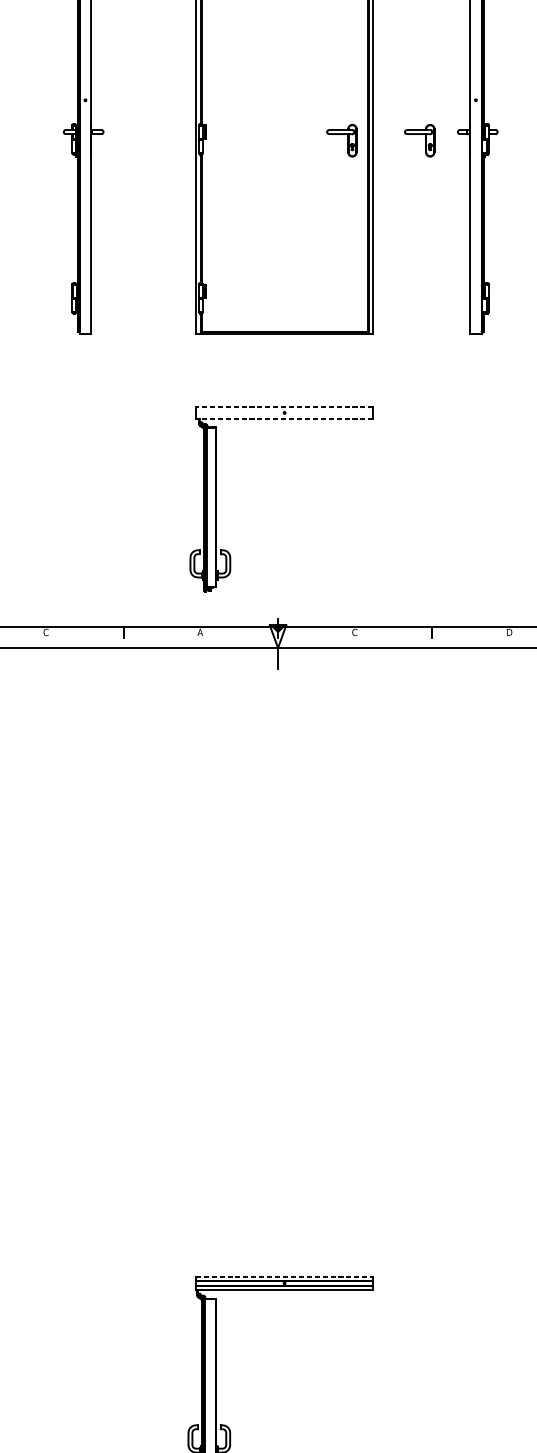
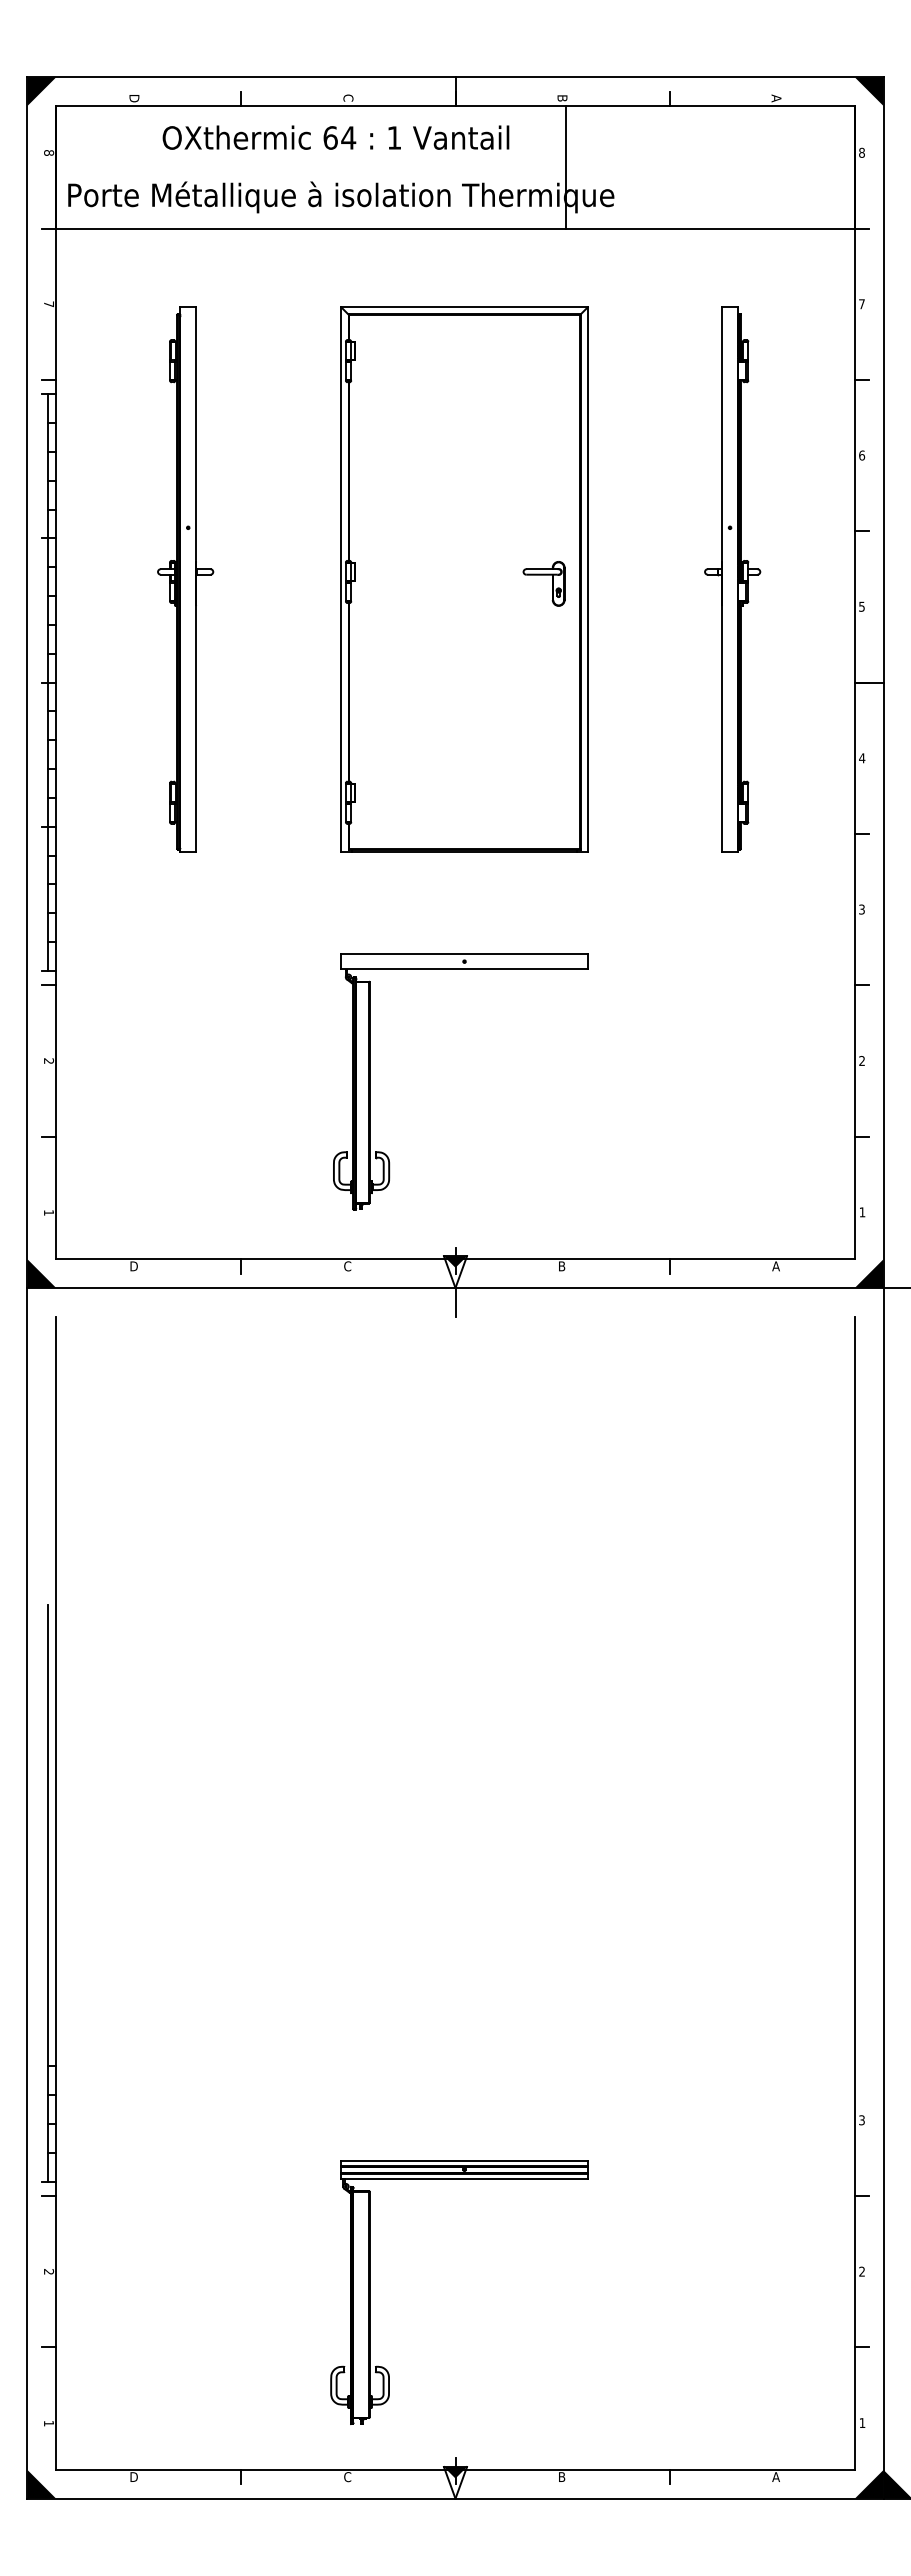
part: (419, 134) -> (651, 575), removed
line: (284, 407) -> (464, 953), dashed -> solid
line: (284, 418) -> (464, 969), dashed -> solid
text: (46, 632) -> (133, 1266), C -> D
text: (200, 632) -> (347, 1266), A -> C
text: (354, 632) -> (561, 1266), C -> B
text: (509, 632) -> (776, 1266), D -> A
line: (285, 1276) -> (465, 2160), dashed -> solid

